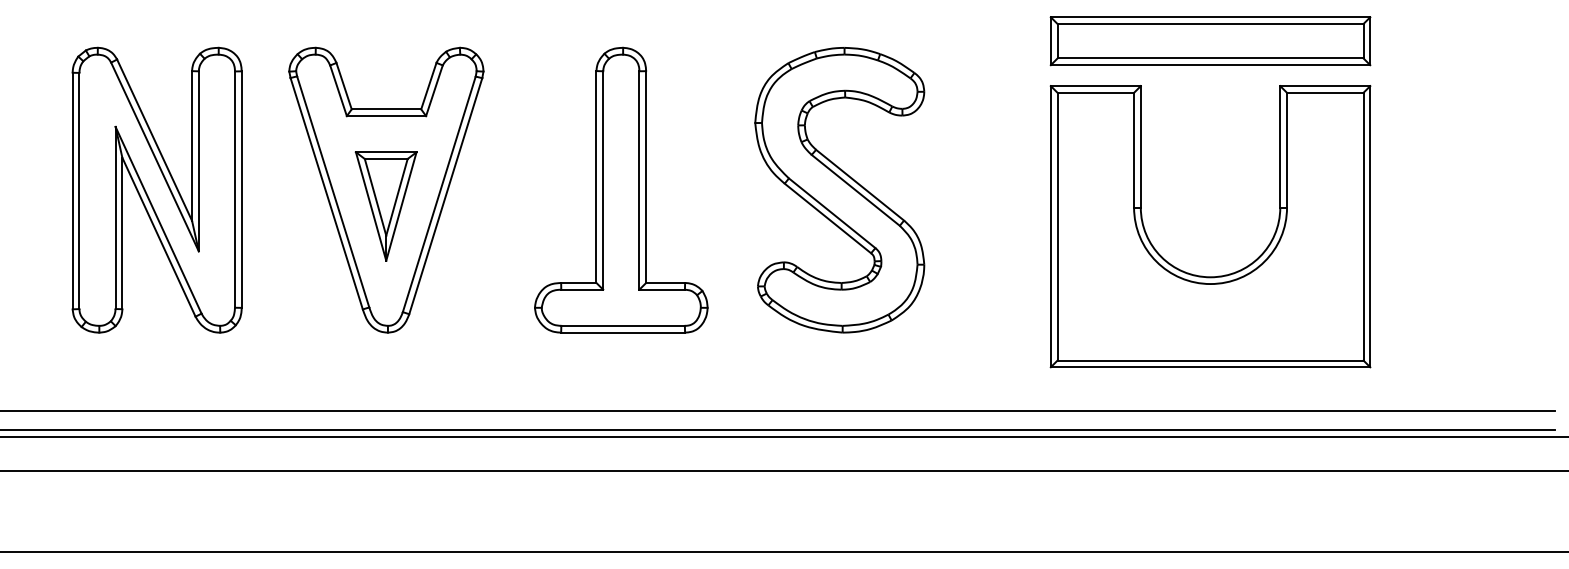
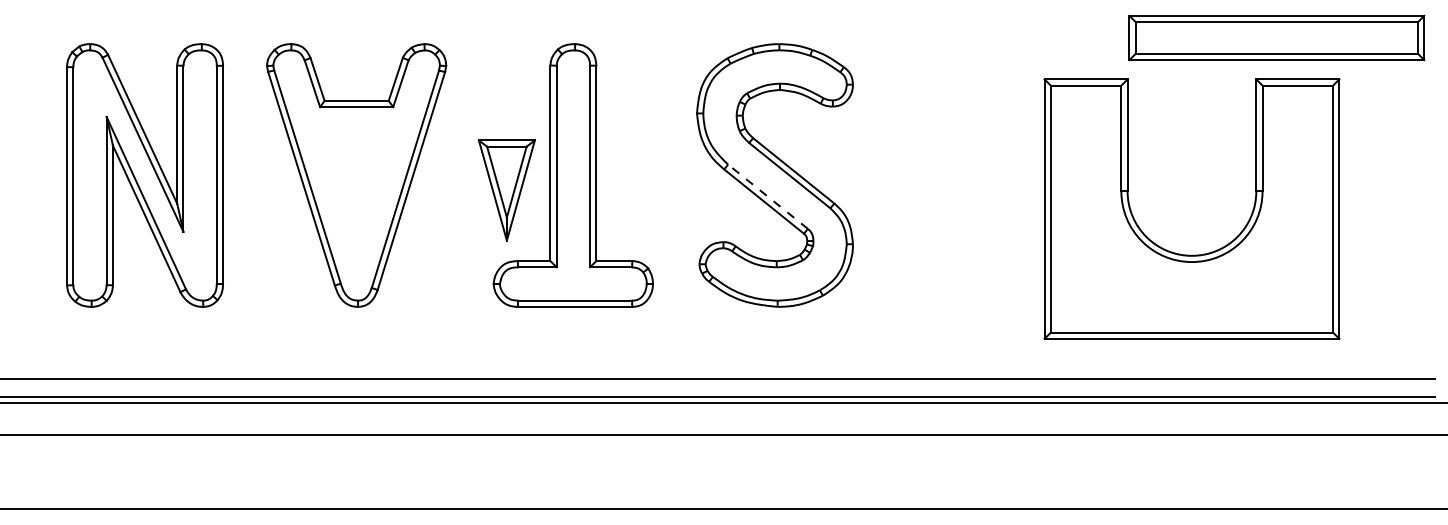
part: (1210, 41) -> (1276, 38), moved
part: (385, 206) -> (506, 190), moved
line: (832, 213) -> (768, 196), solid -> dashed
part: (1202, 275) -> (1184, 254), moved

